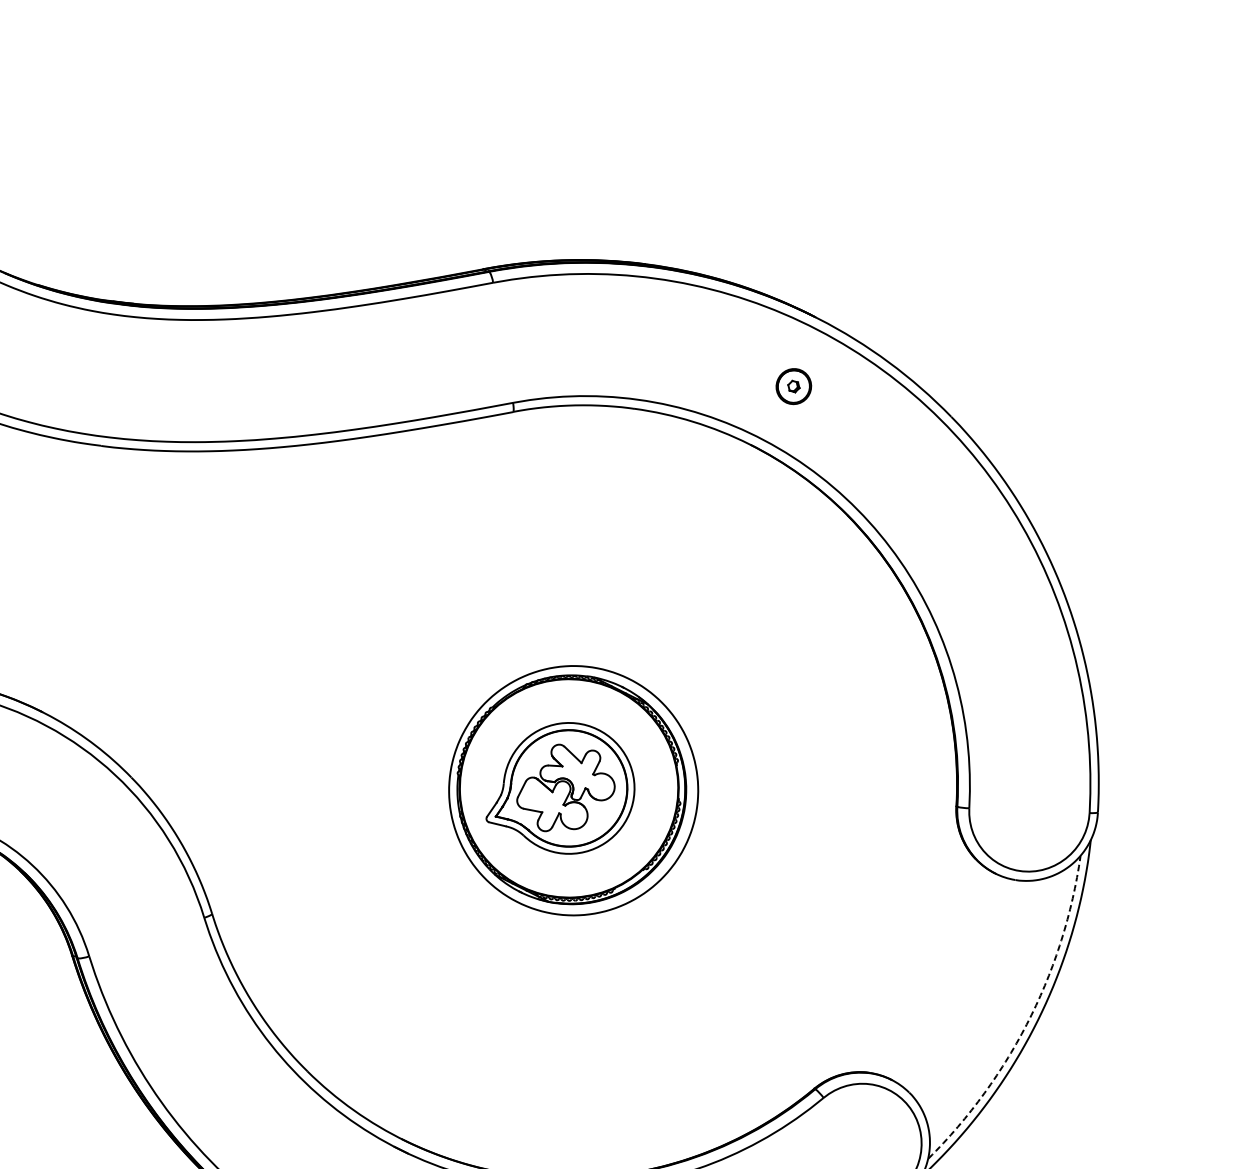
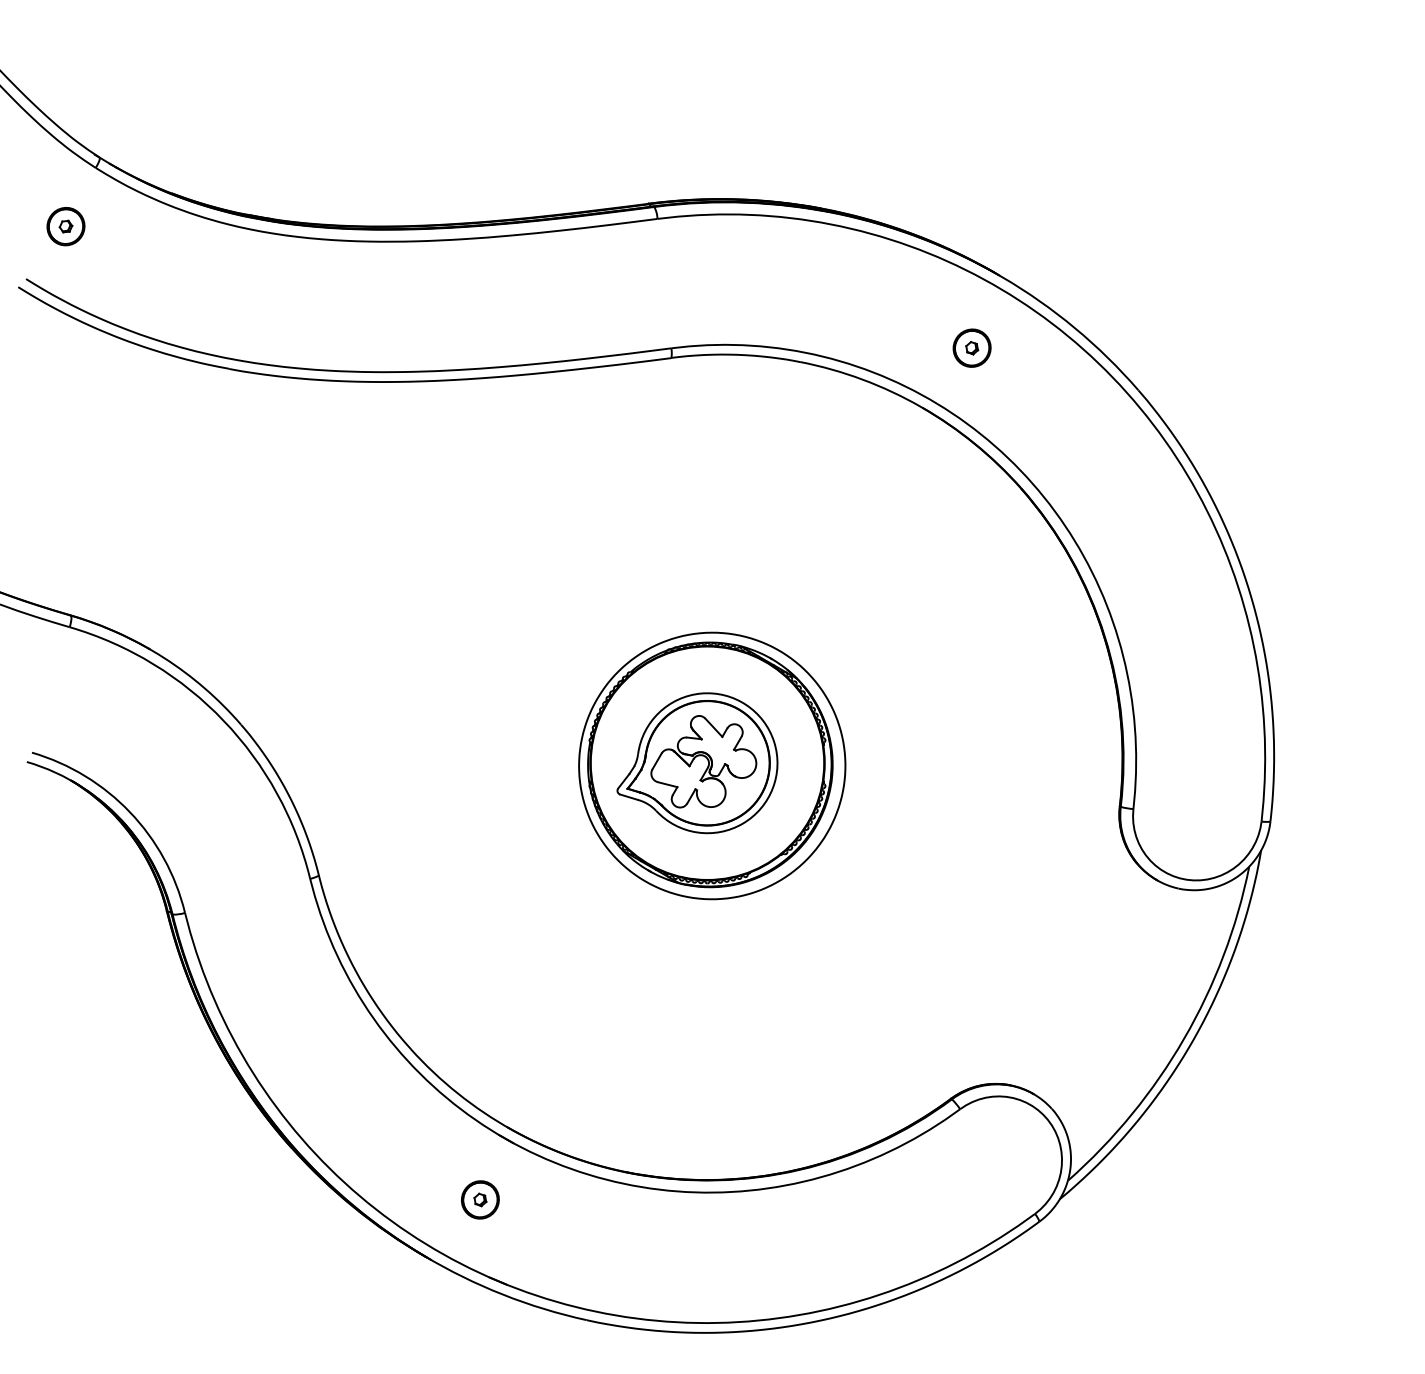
arc: (1029, 1019) -> (1184, 1038), dashed -> solid

